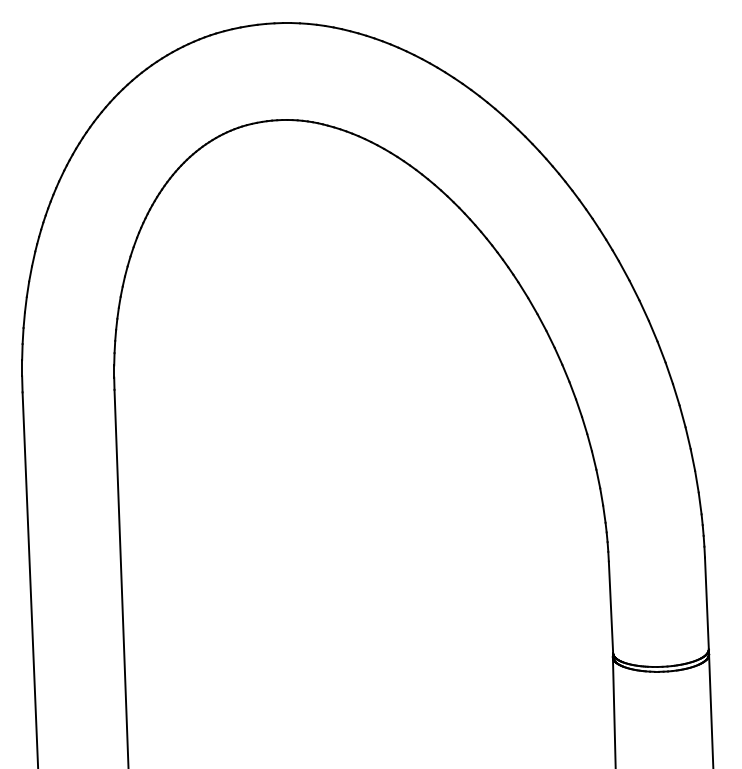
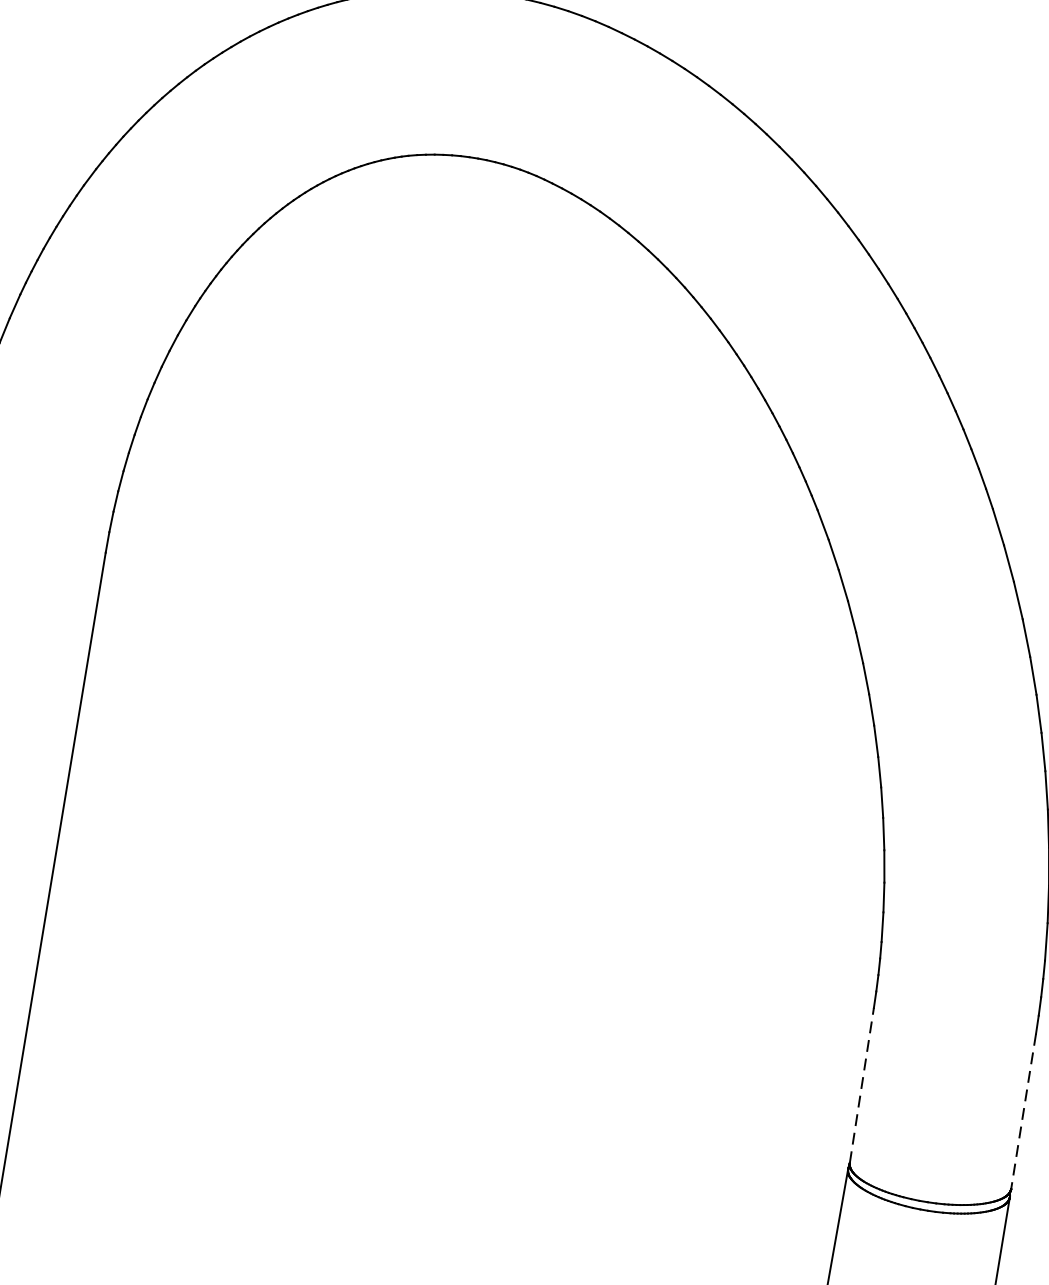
line: (706, 603) -> (1022, 1111), solid -> dashed
line: (610, 607) -> (861, 1085), solid -> dashed

